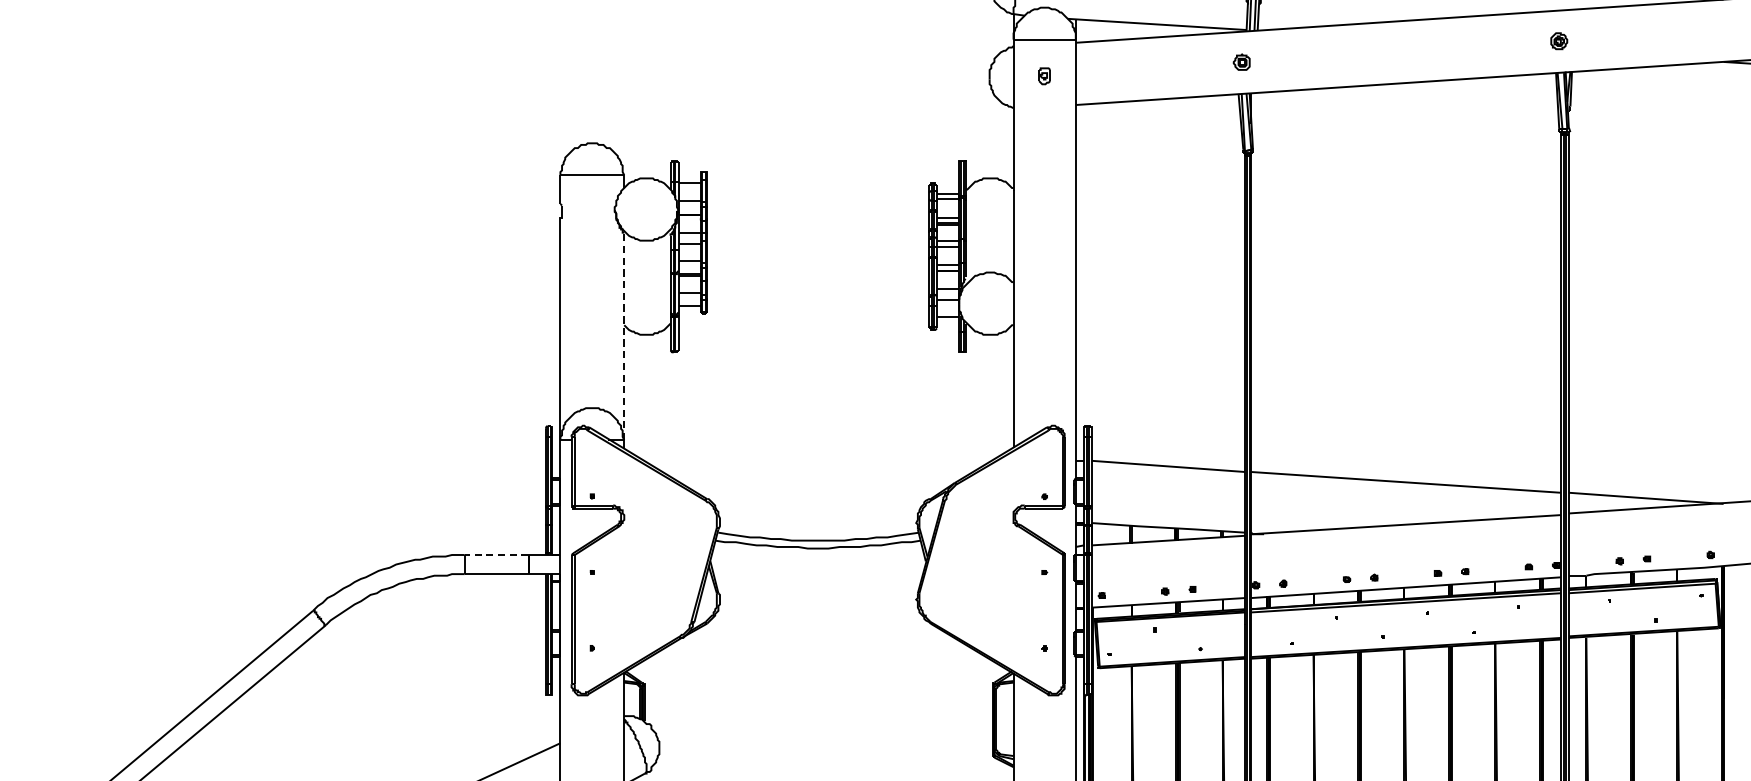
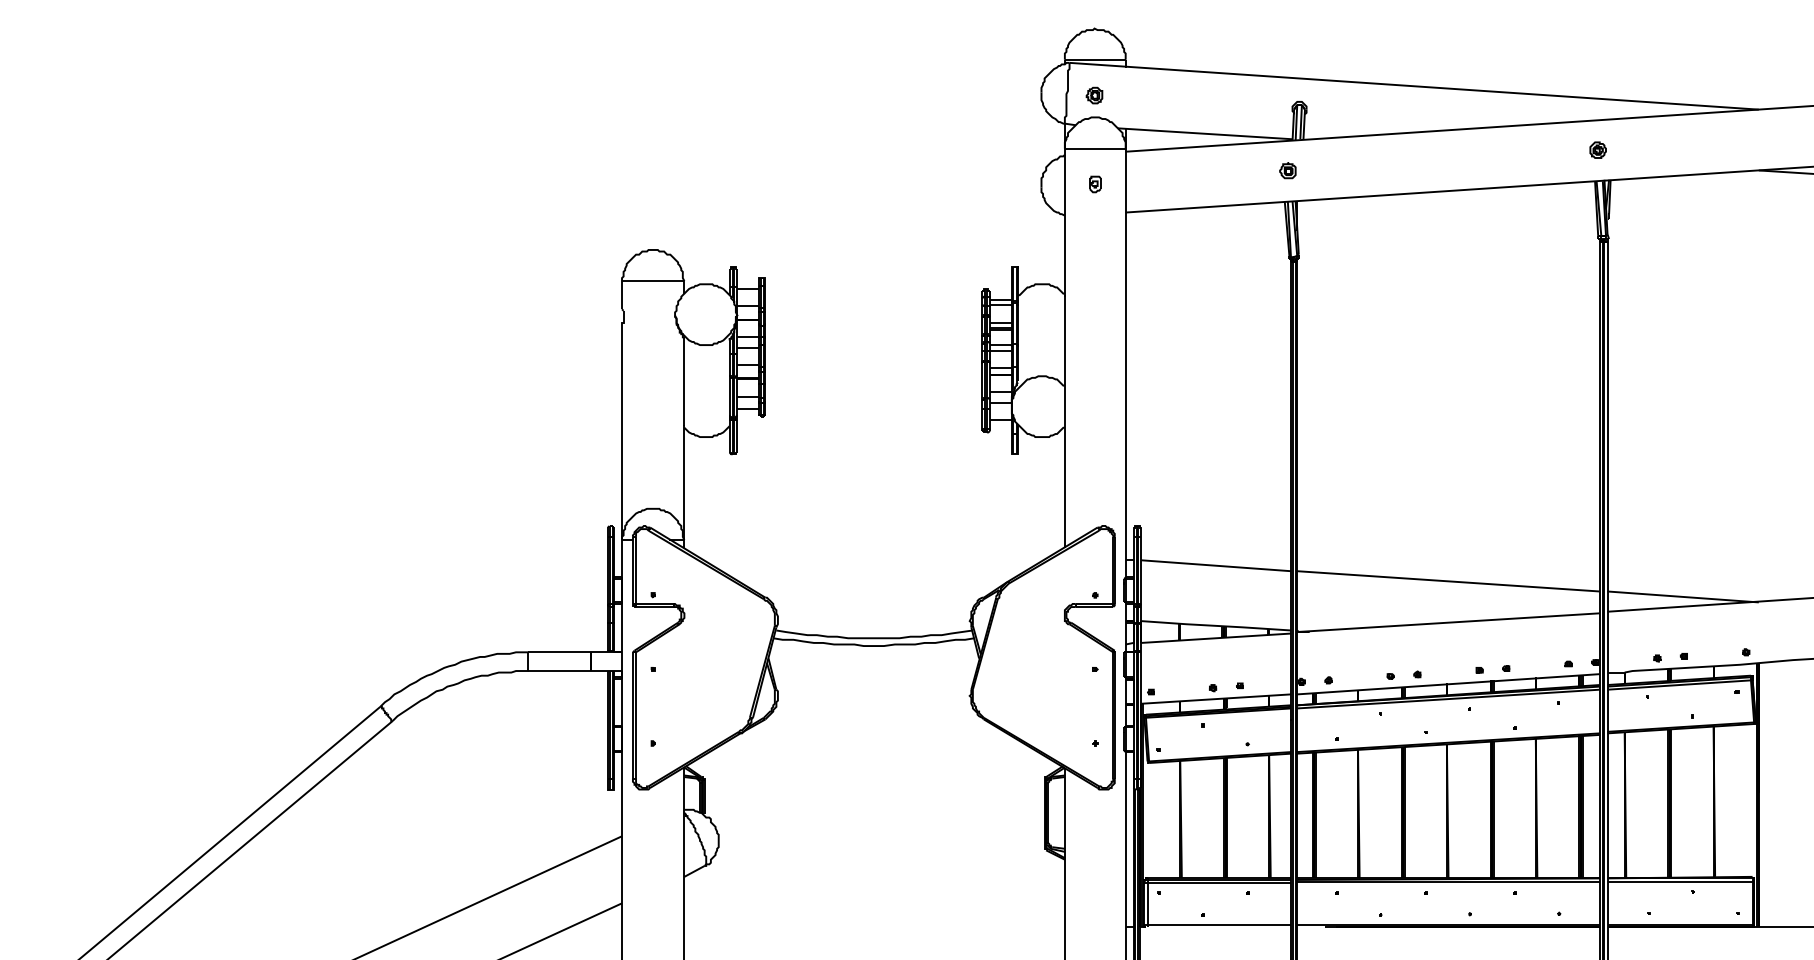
line: (624, 336) -> (684, 438), dashed -> solid
line: (496, 555) -> (559, 652), dashed -> solid

